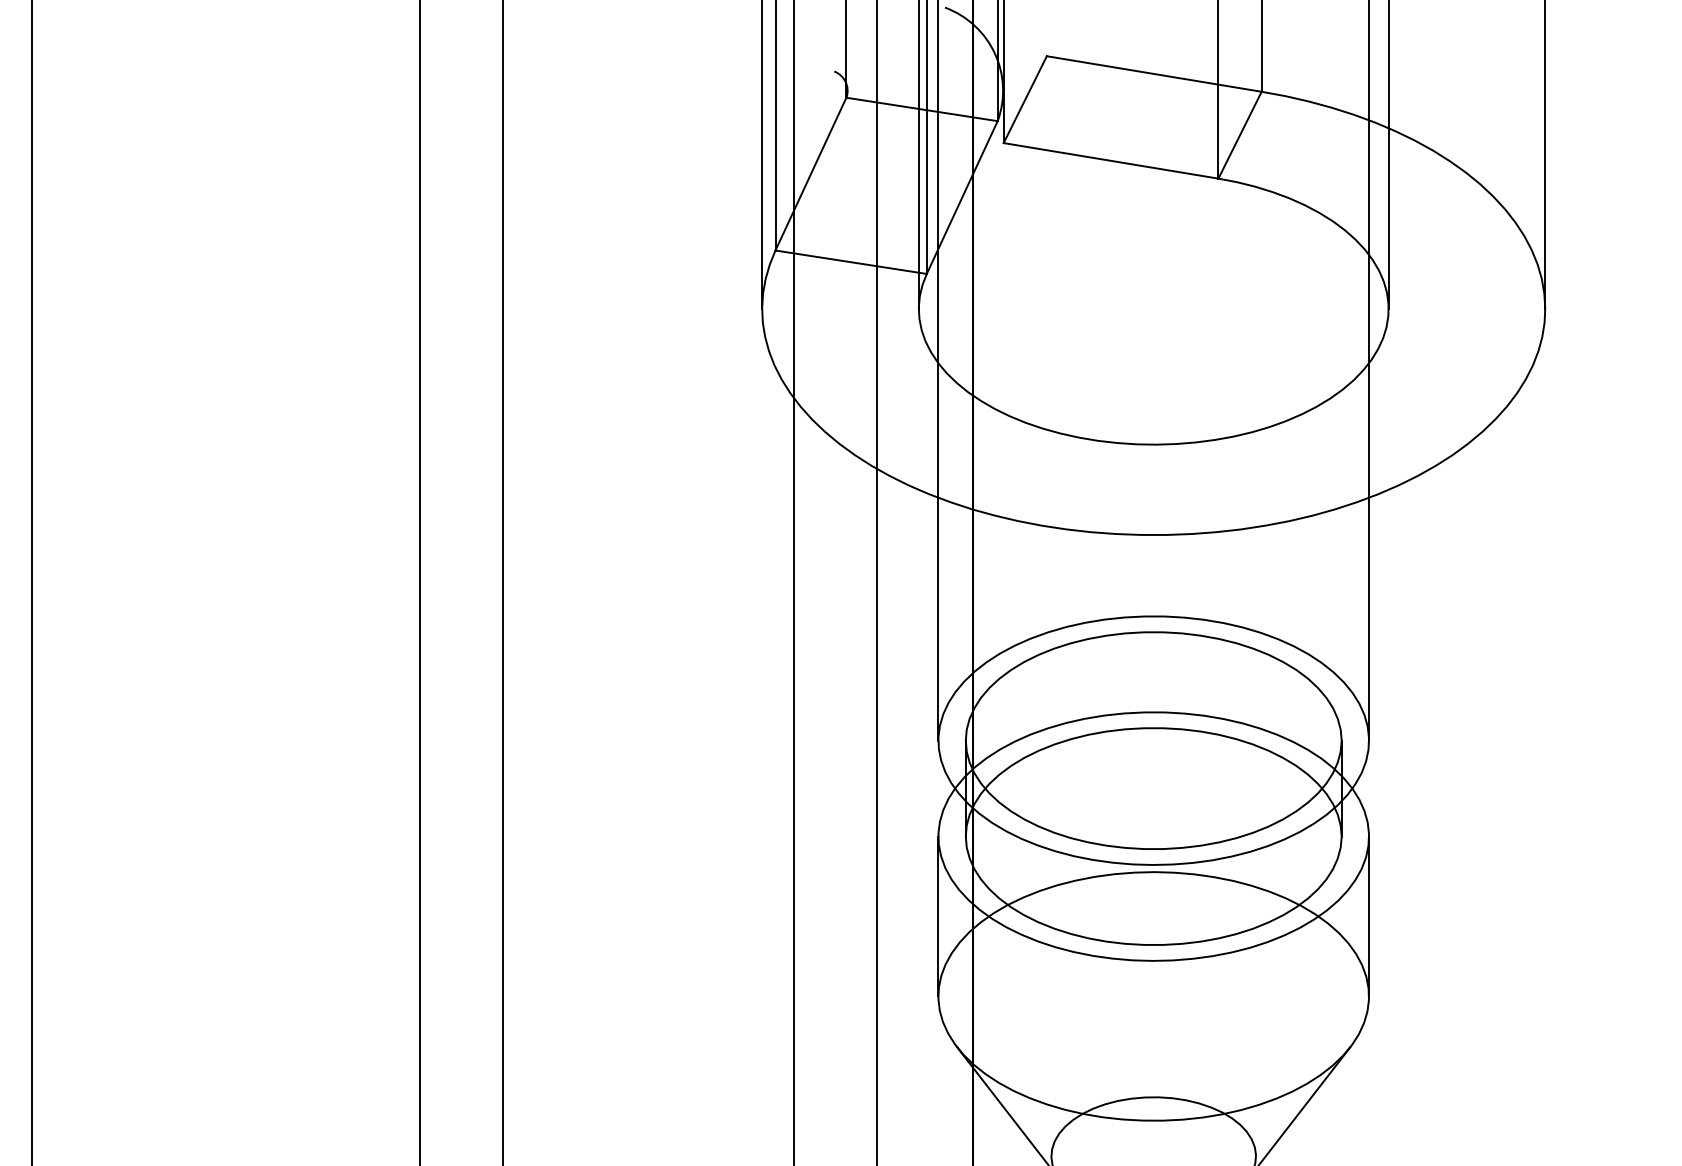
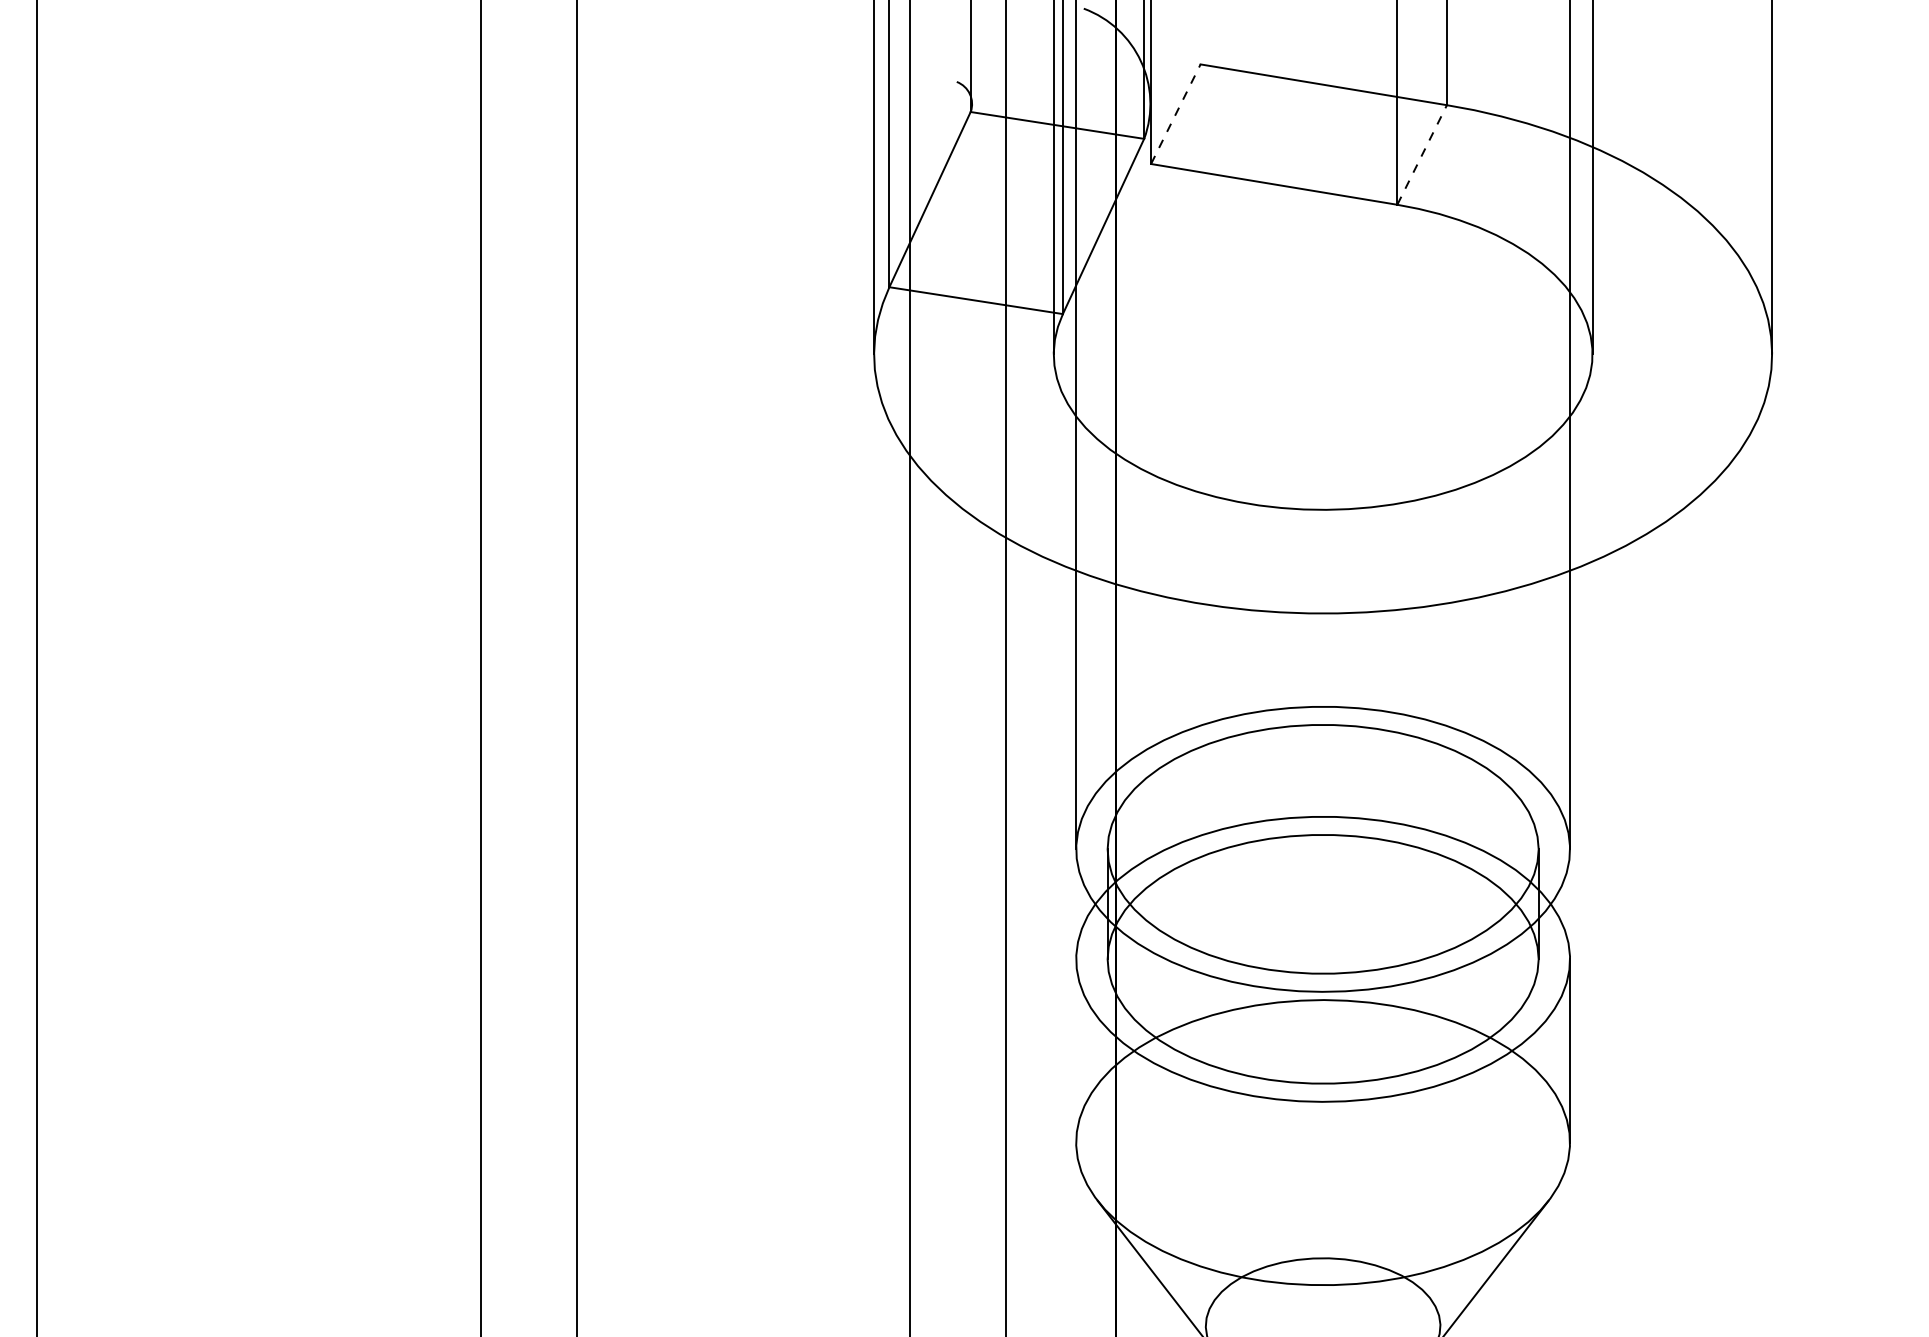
line: (1024, 99) -> (1175, 114), solid -> dashed
line: (1240, 134) -> (1422, 154), solid -> dashed
line: (938, 916) -> (1076, 1050), removed

